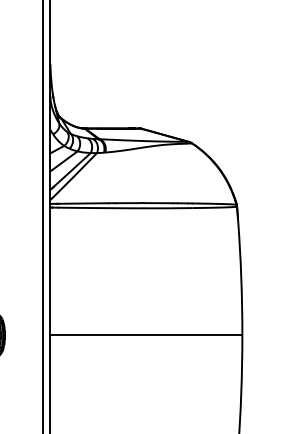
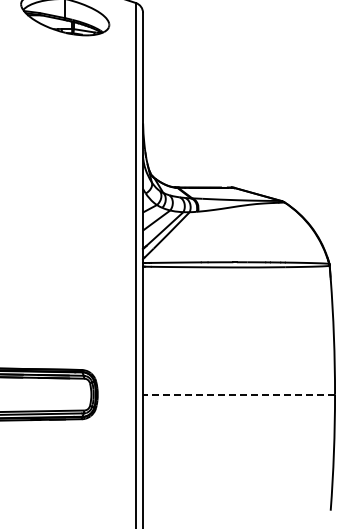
line: (146, 335) -> (239, 394), solid -> dashed

